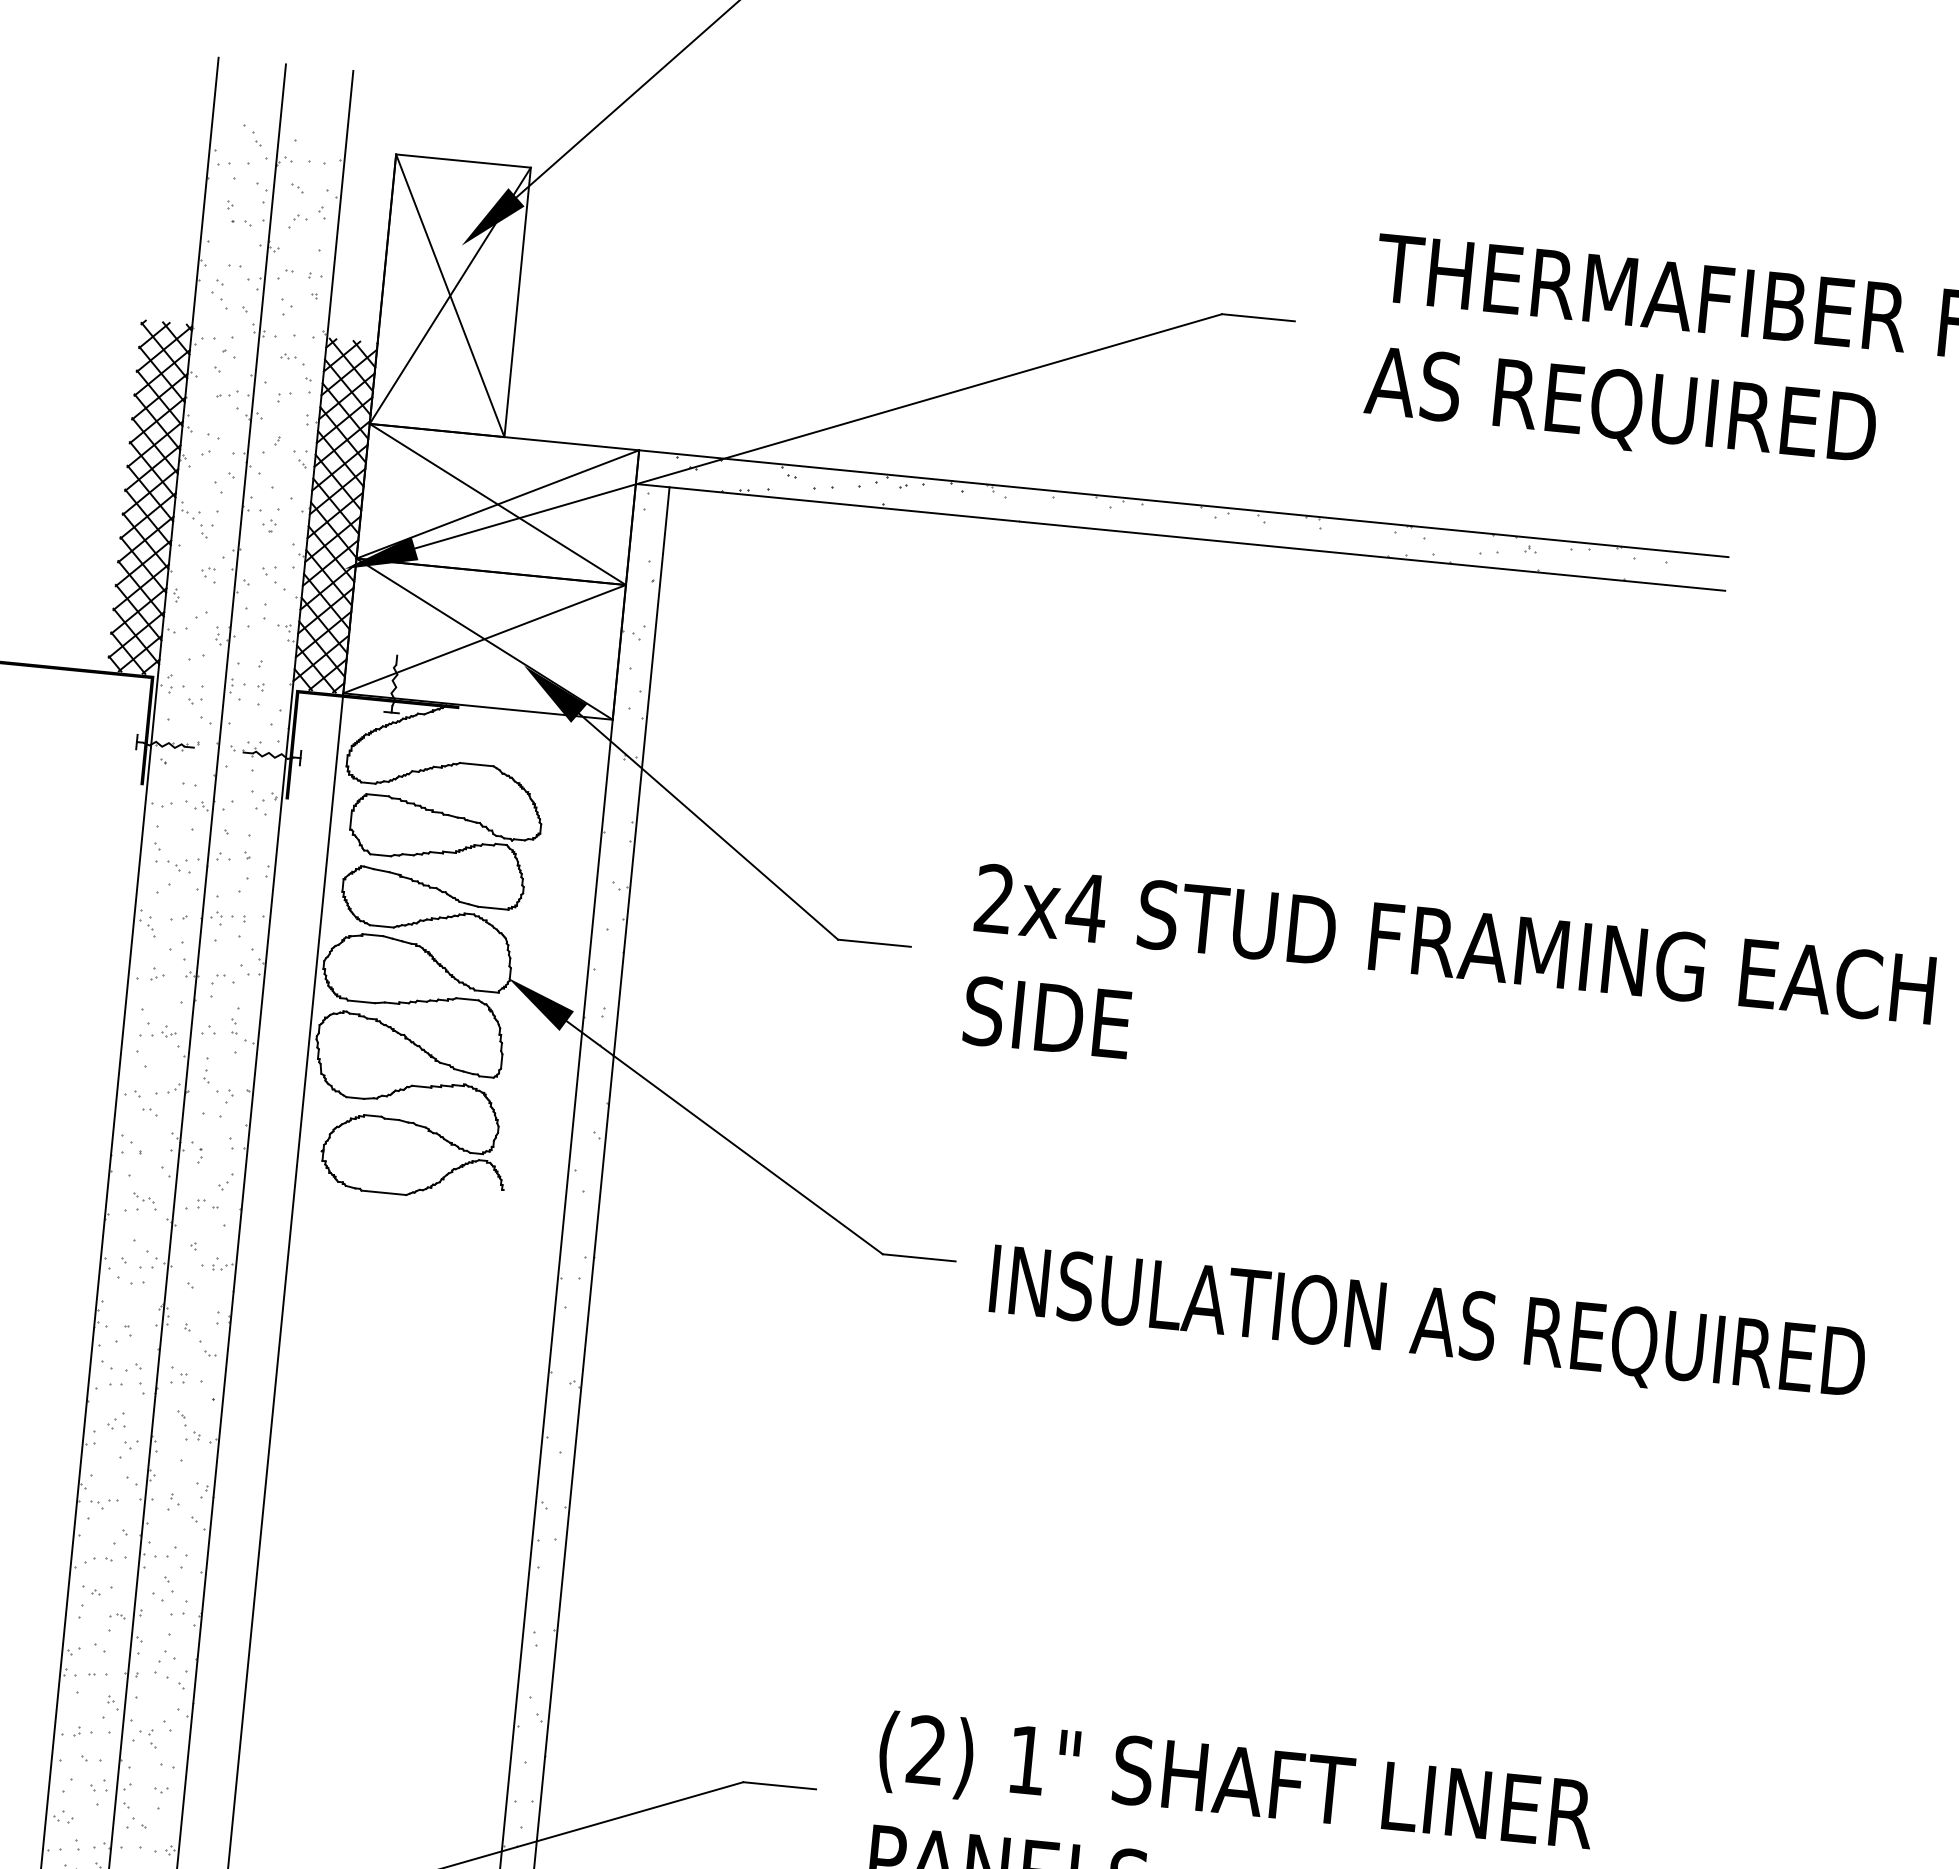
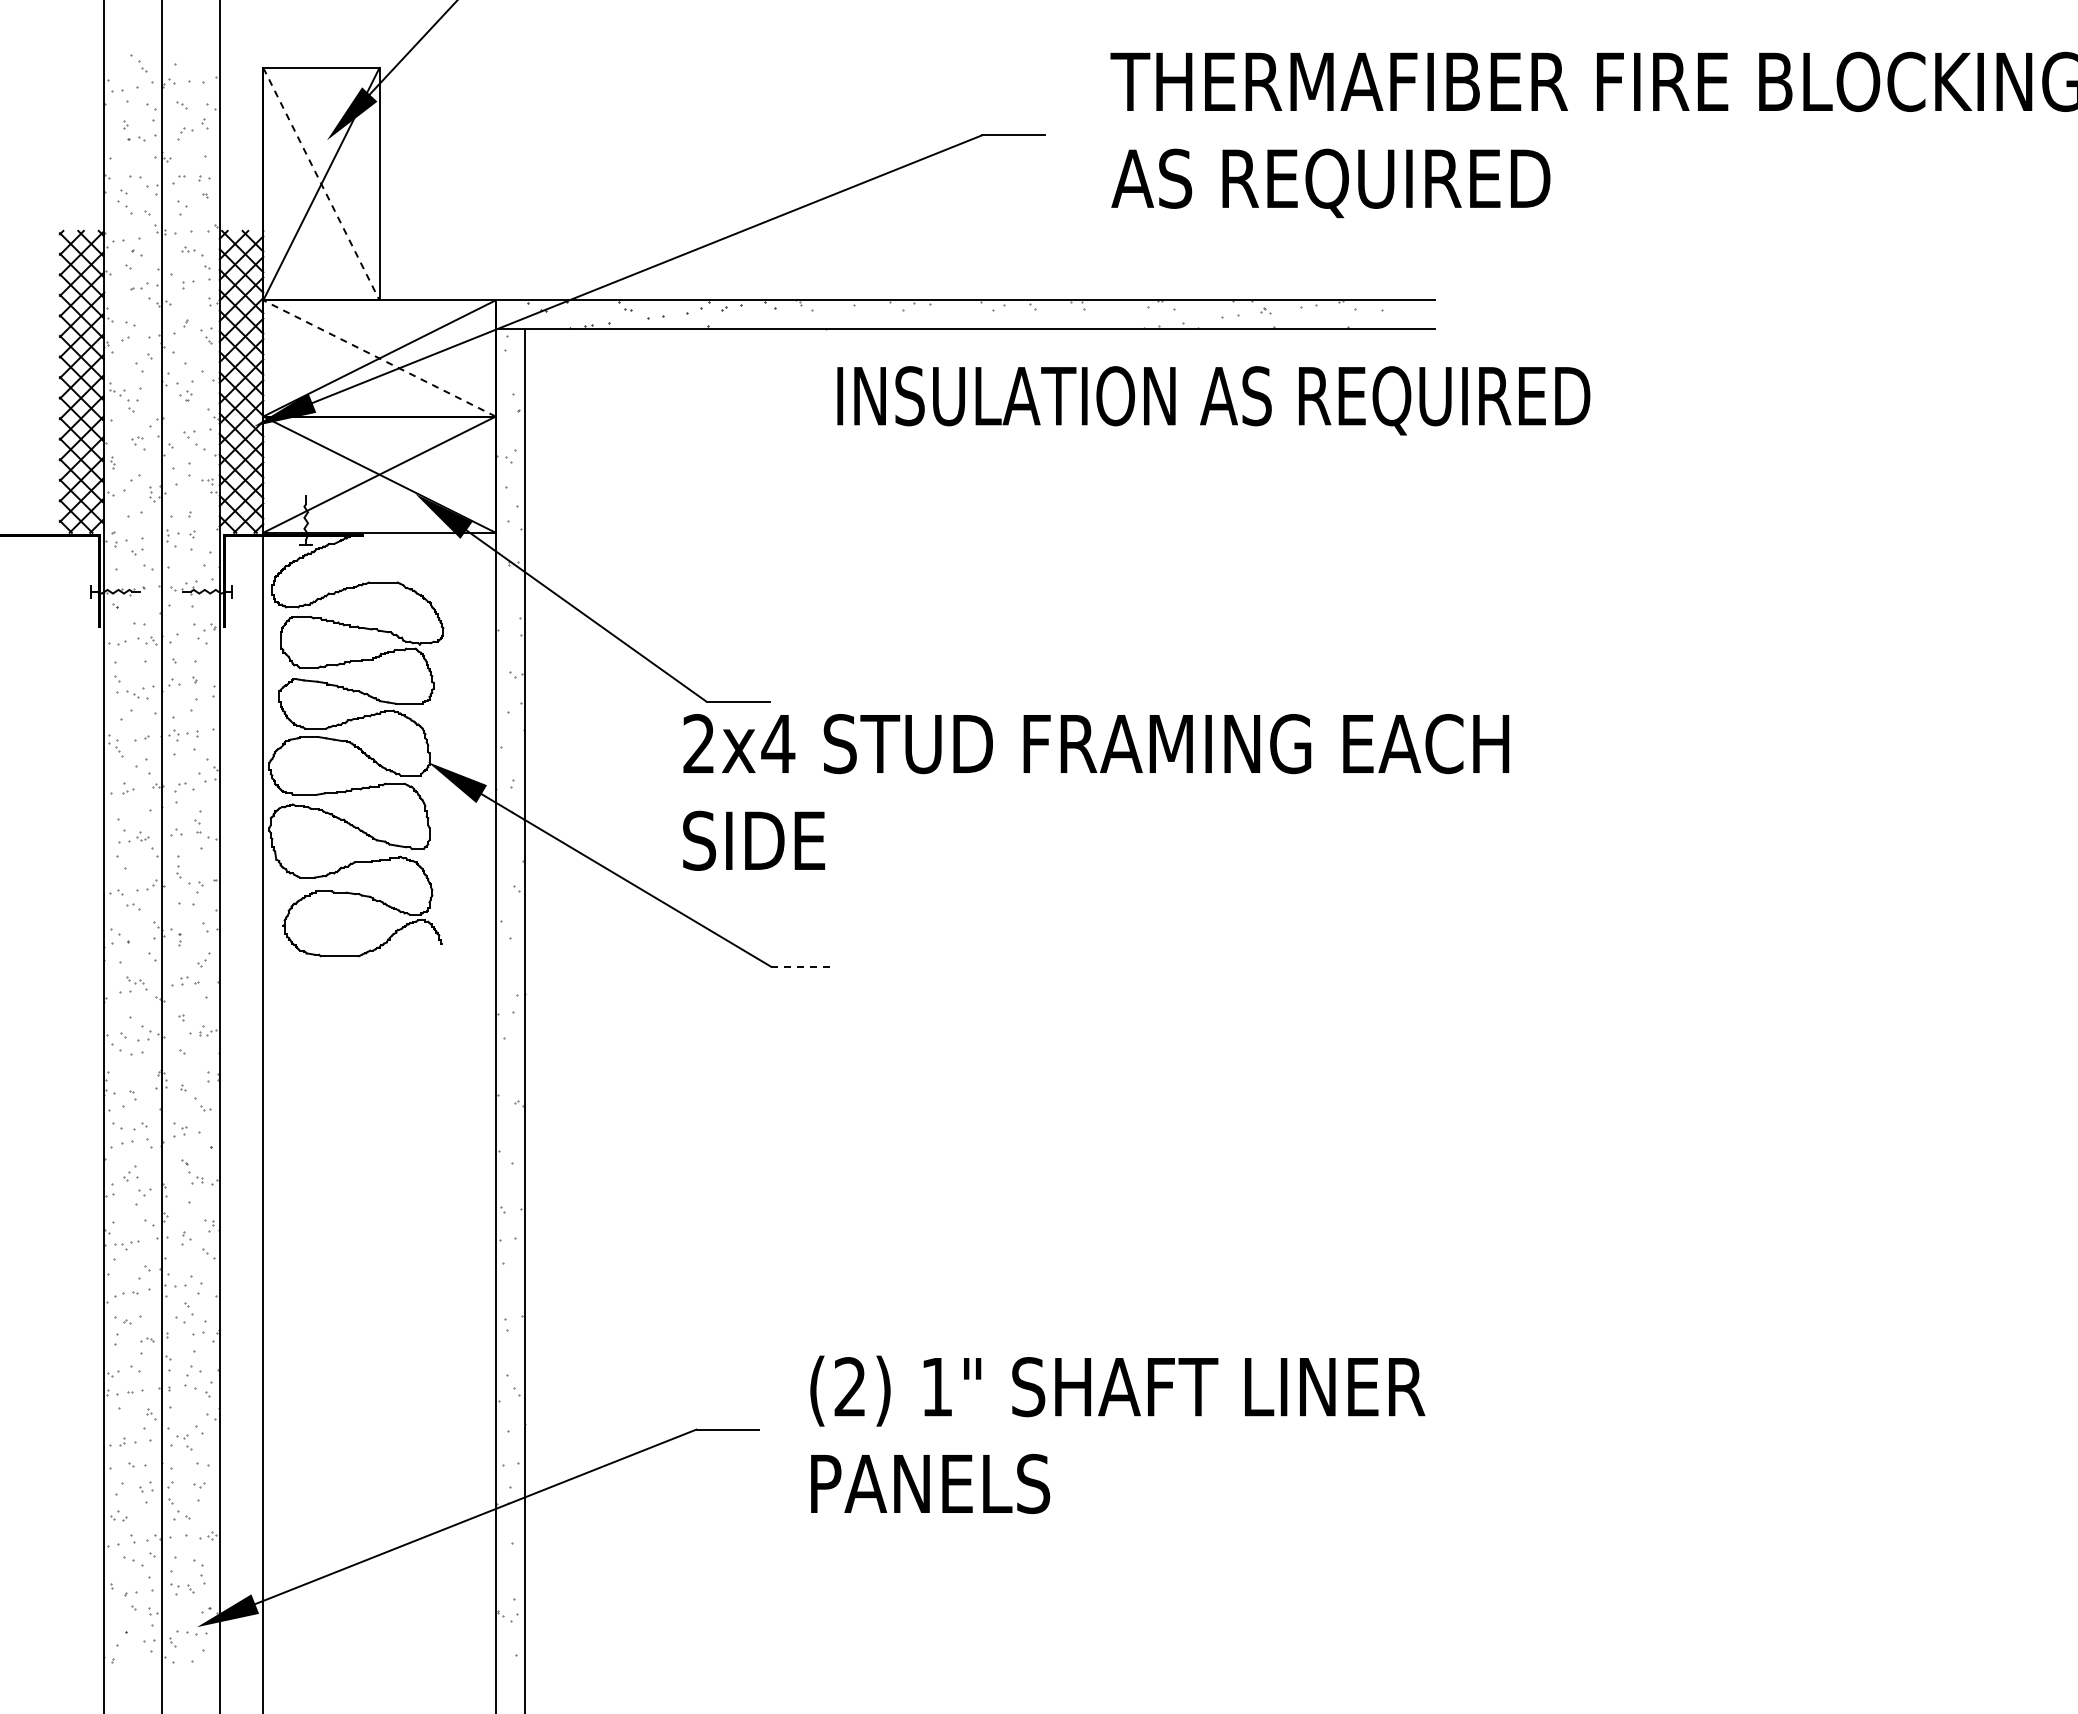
line: (450, 296) -> (321, 184), solid -> dashed
line: (497, 504) -> (379, 358), solid -> dashed
text: (1449, 1000) -> (1096, 792), moved
line: (920, 1257) -> (803, 966), solid -> dashed
text: (1427, 1325) -> (1213, 400), moved

